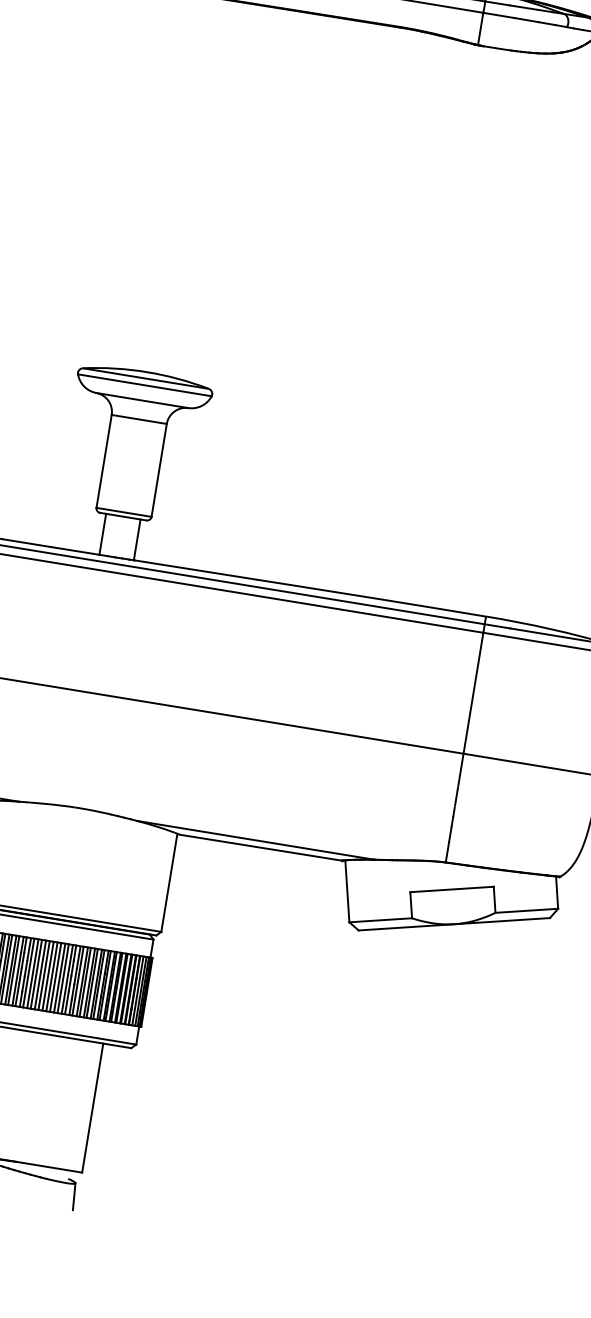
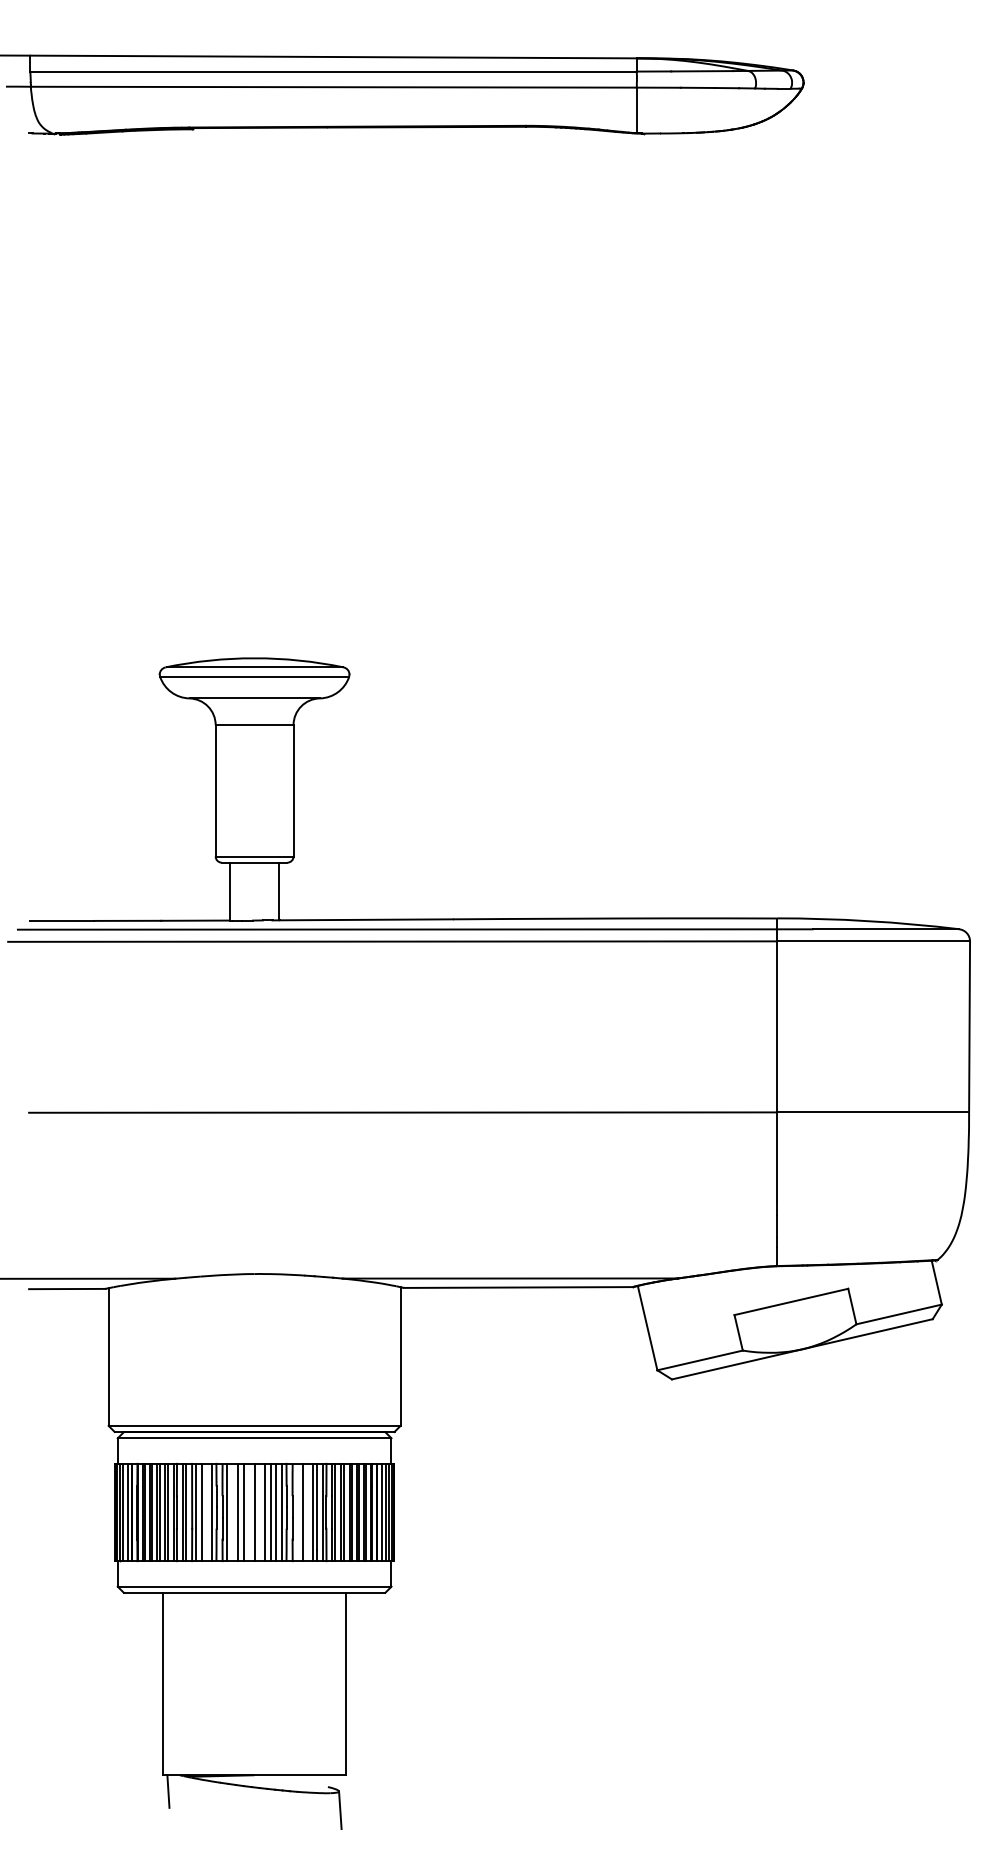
line: (14, 970) -> (206, 1512), removed
line: (33, 973) -> (233, 1512), removed
line: (44, 975) -> (249, 1512), removed
line: (52, 976) -> (260, 1512), removed
line: (77, 981) -> (296, 1512), removed
line: (85, 982) -> (307, 1512), removed

